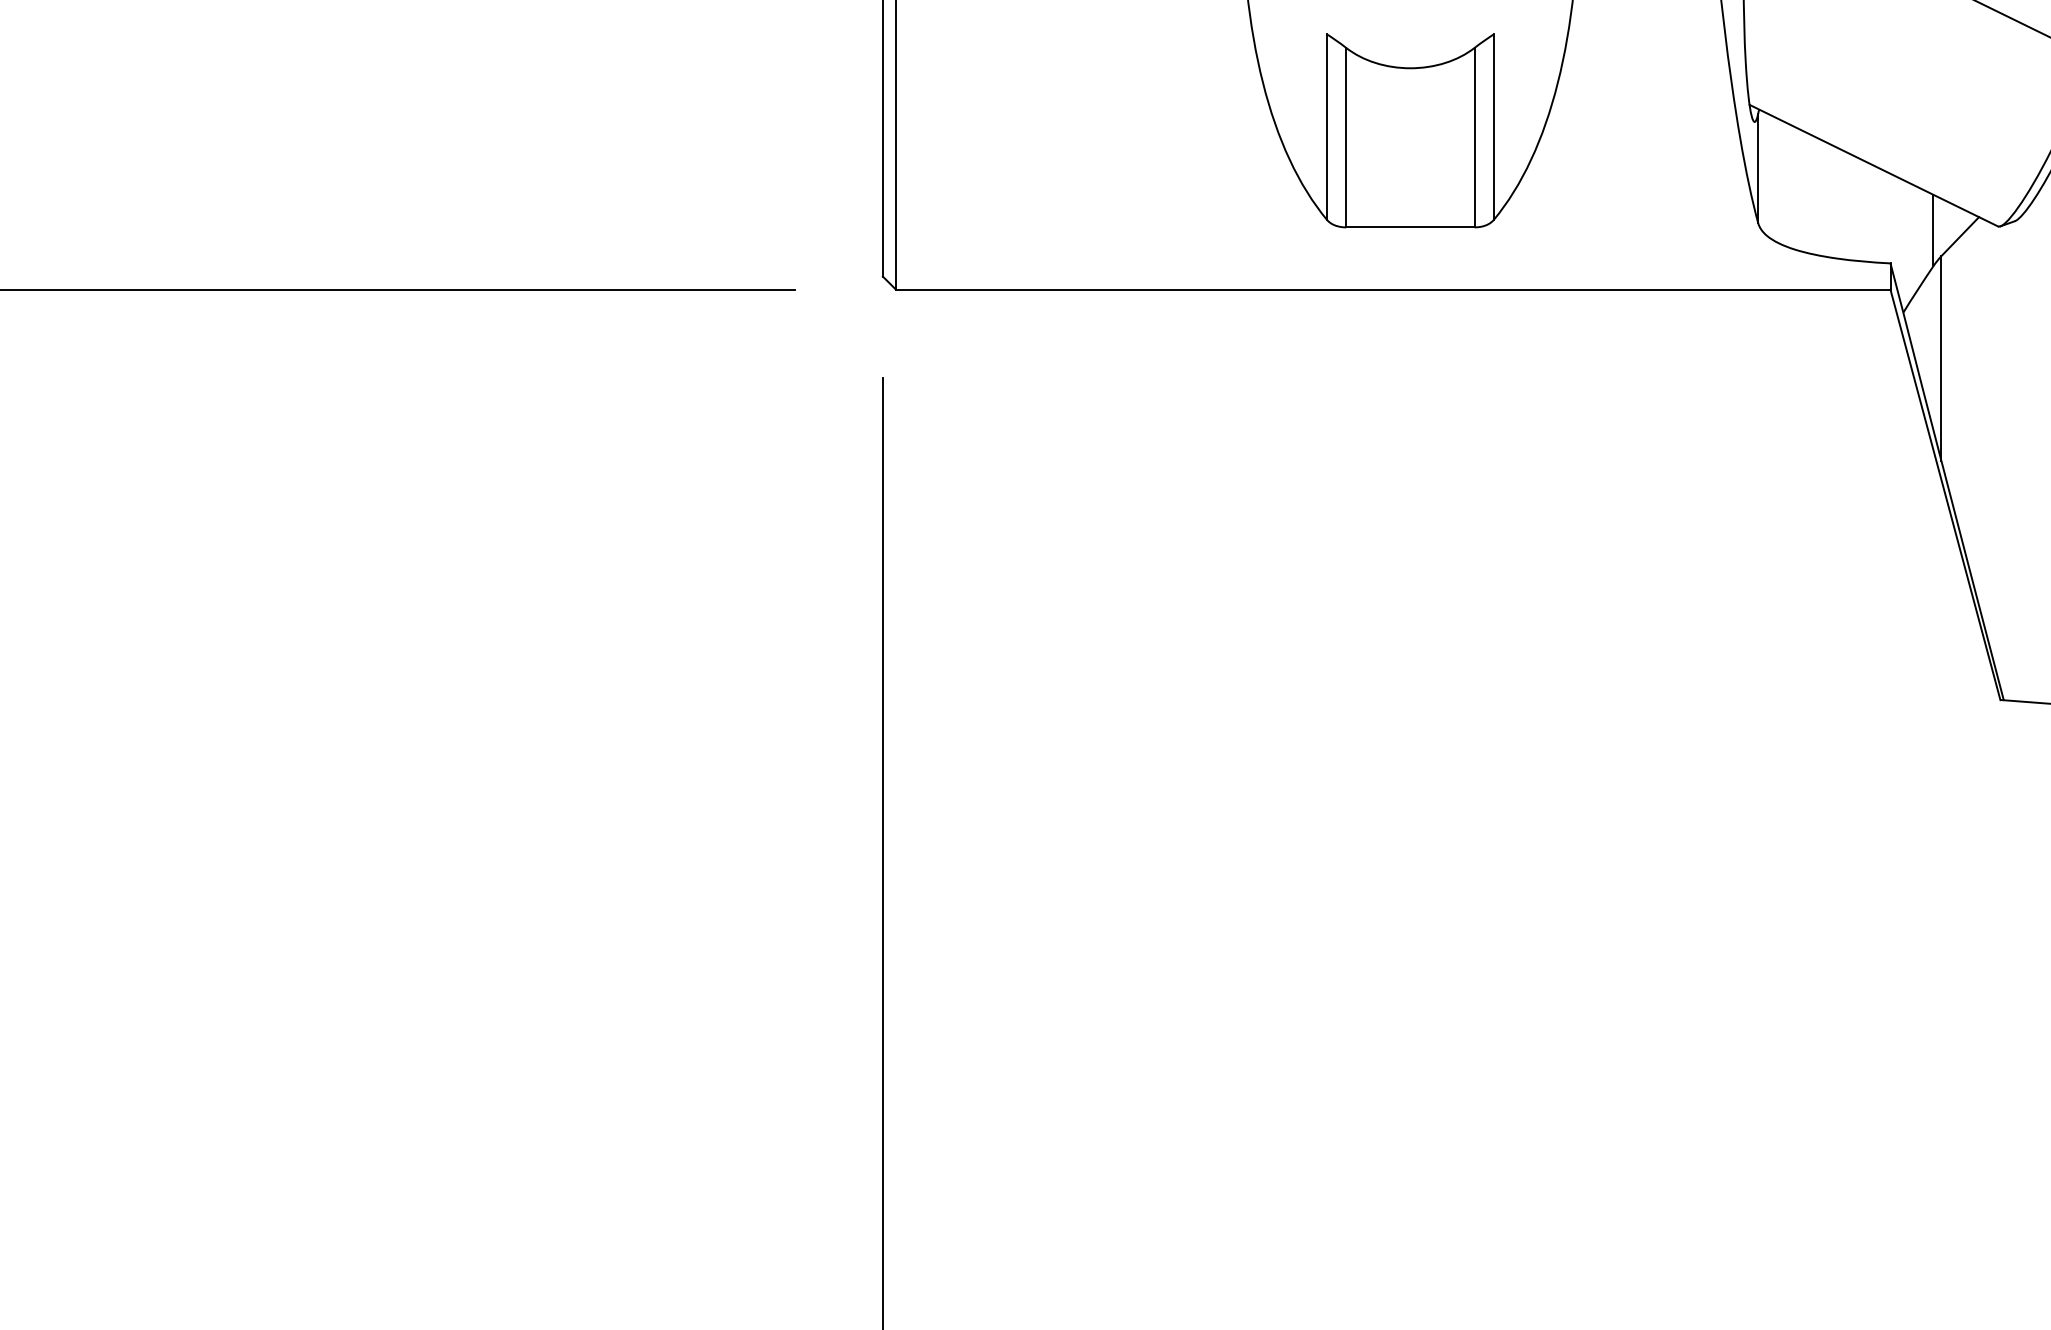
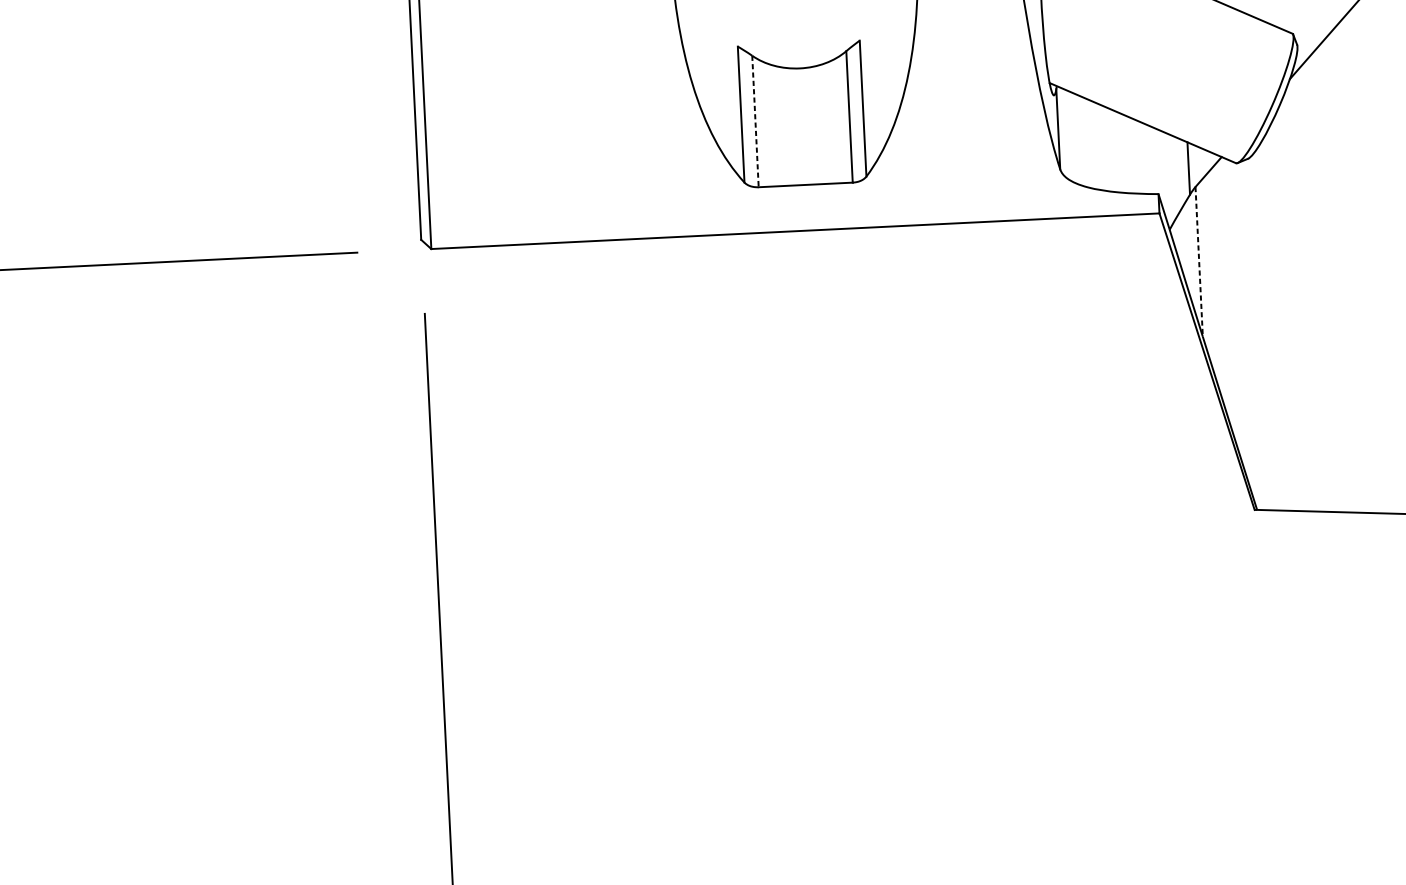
line: (1346, 137) -> (755, 121), solid -> dashed
line: (1941, 358) -> (1199, 261), solid -> dashed

